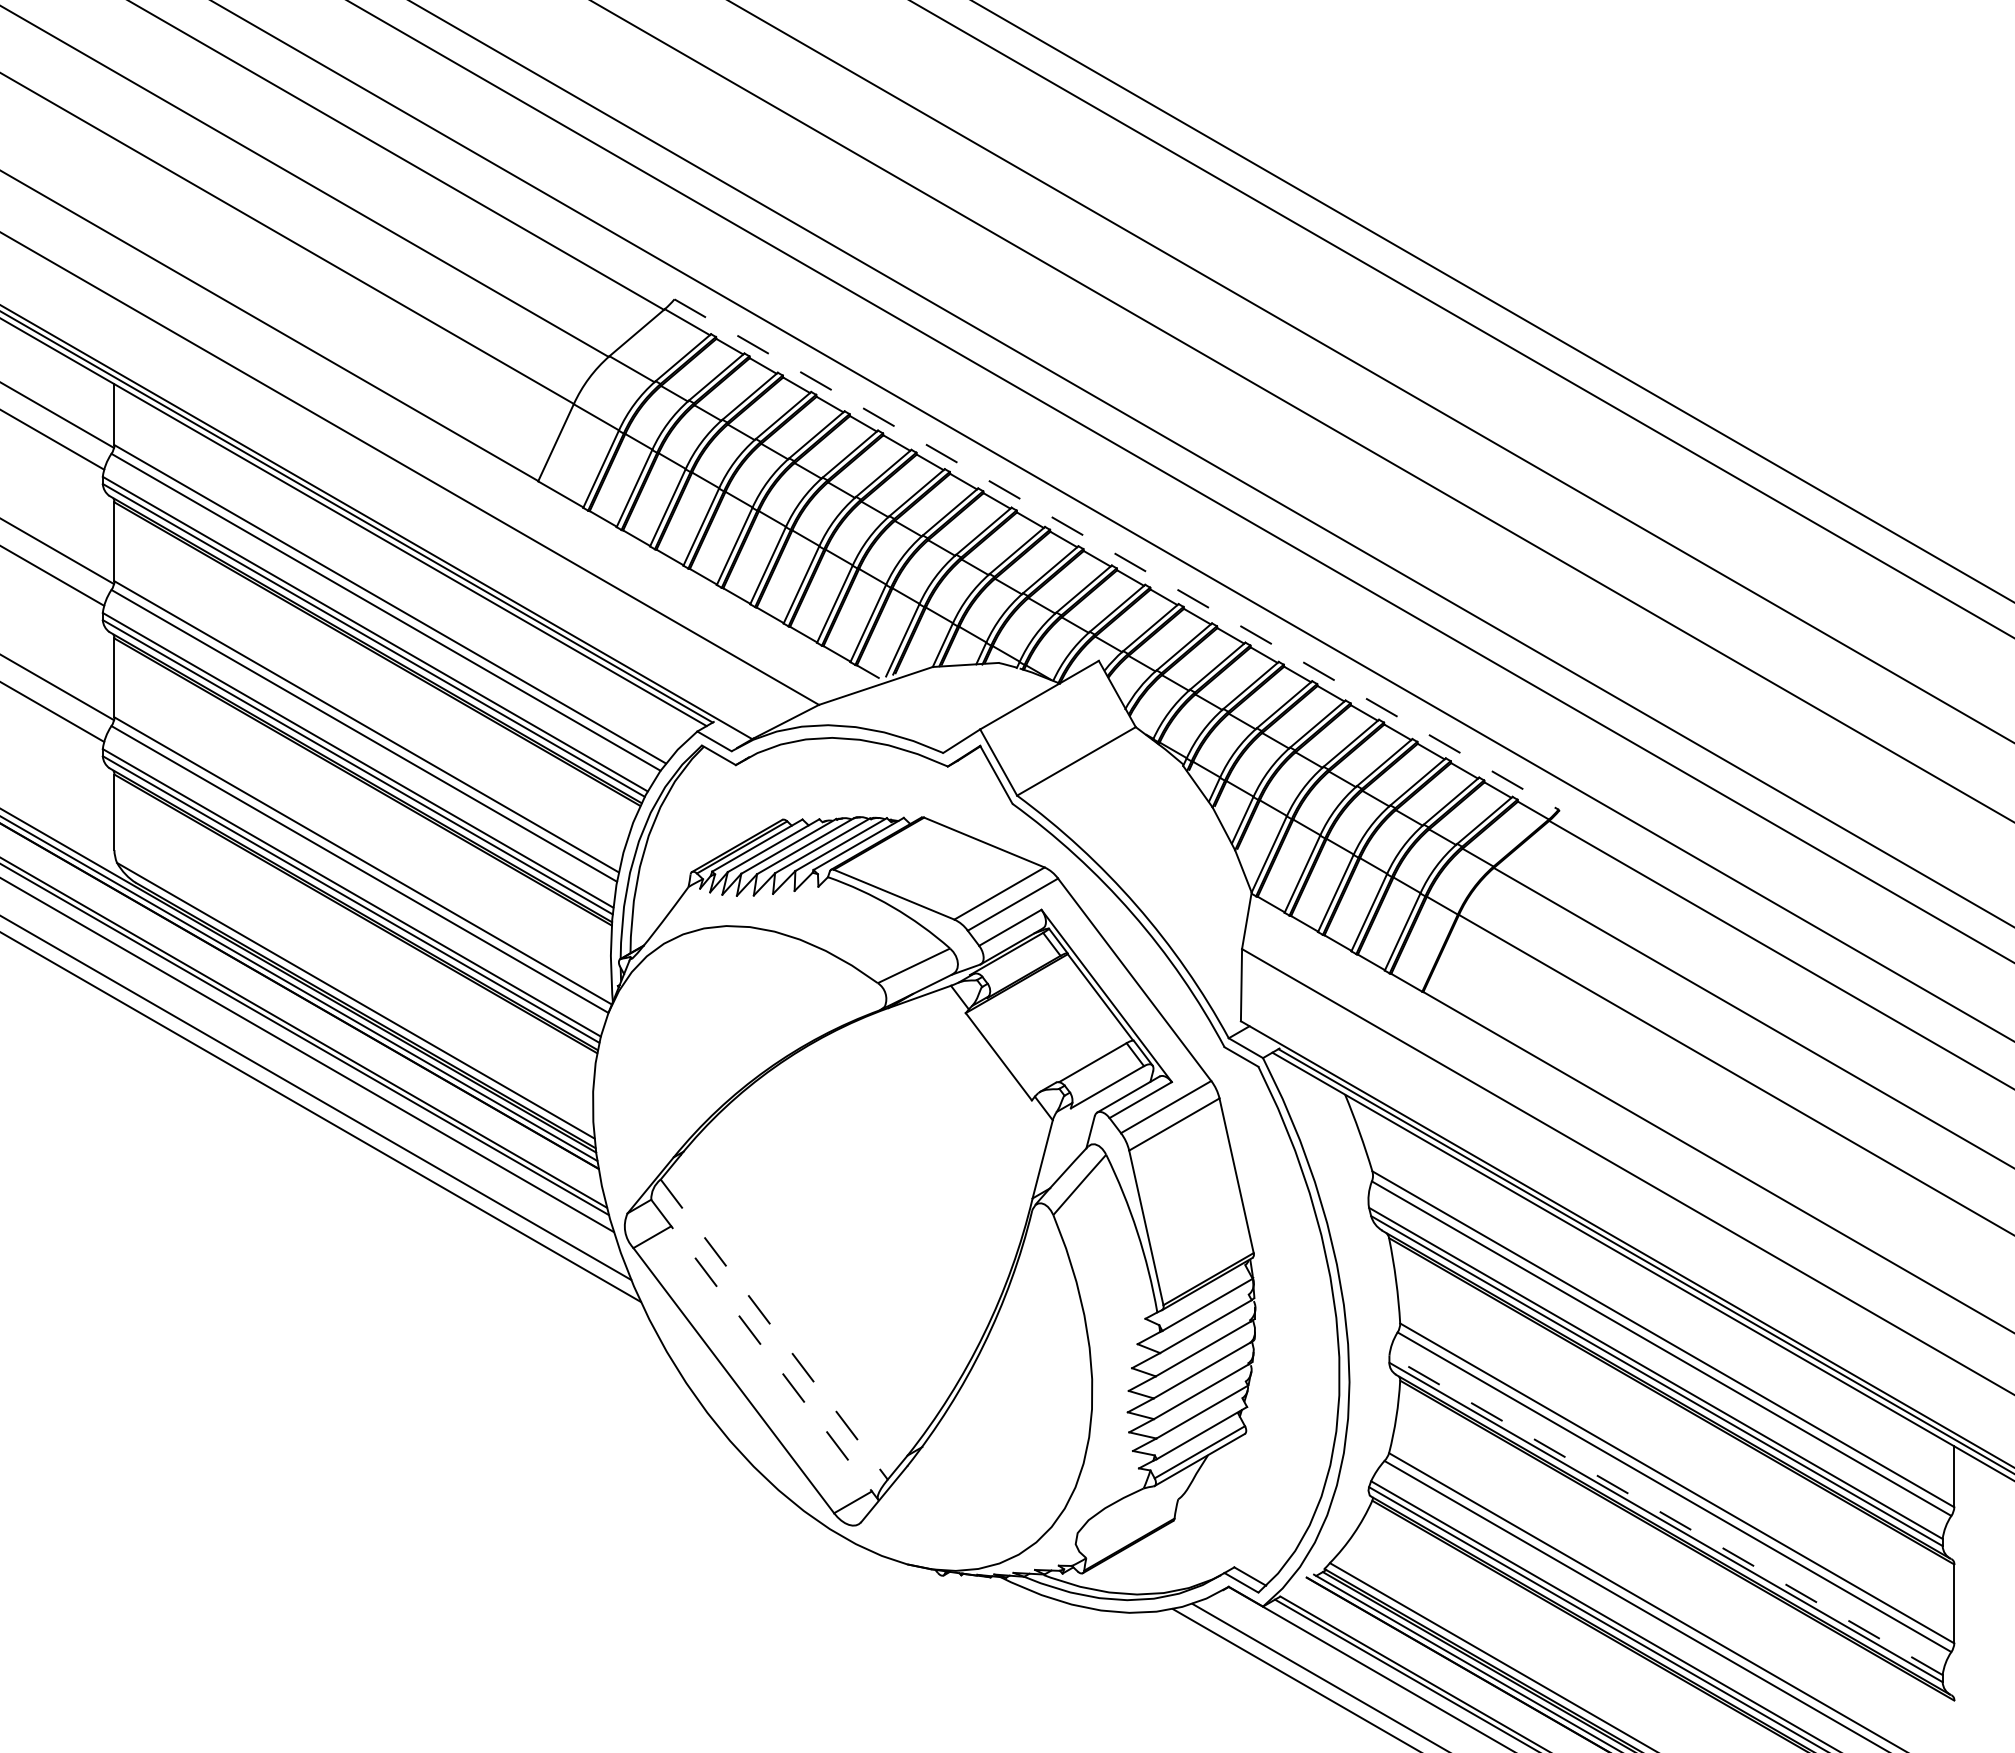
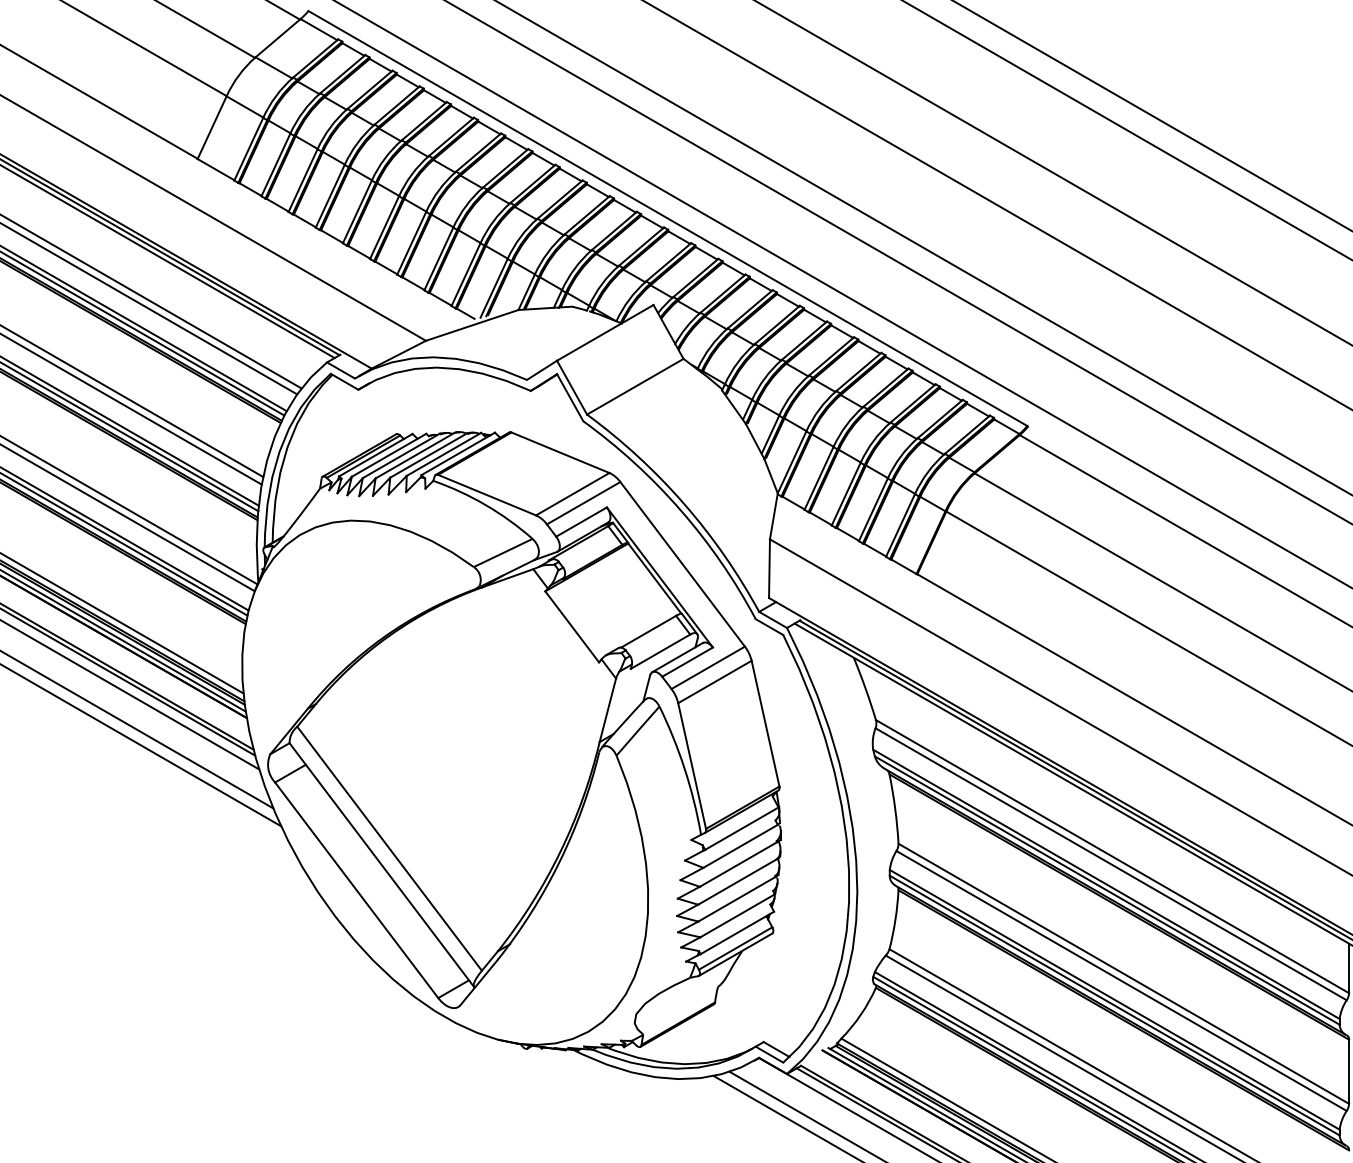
line: (1116, 554) -> (667, 218), dashed -> solid
line: (774, 1329) -> (389, 848), dashed -> solid
line: (765, 1350) -> (382, 865), dashed -> solid
line: (1665, 1515) -> (1114, 999), dashed -> solid

